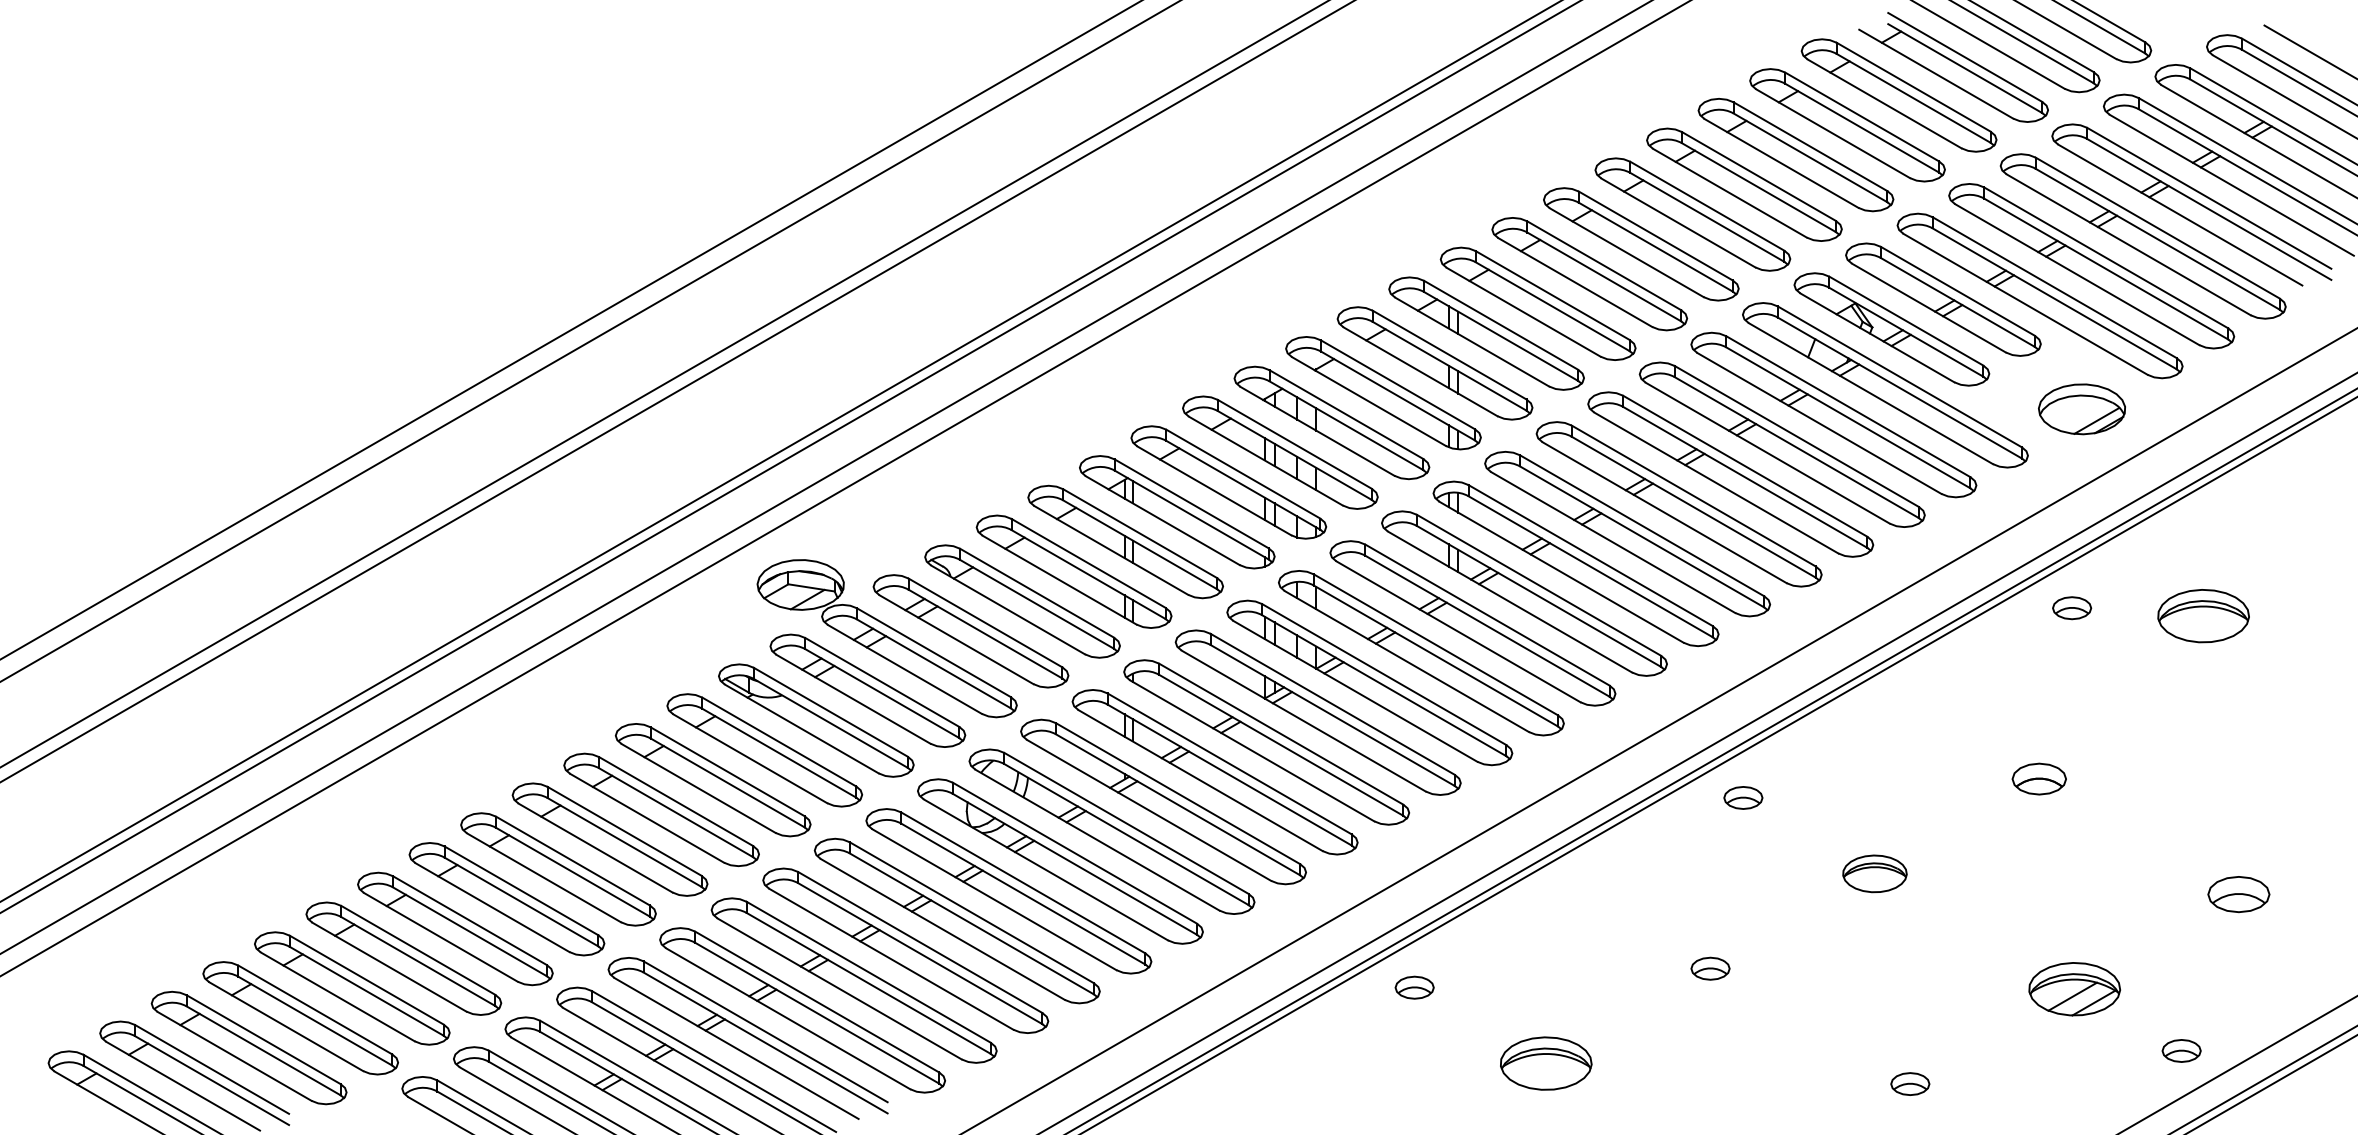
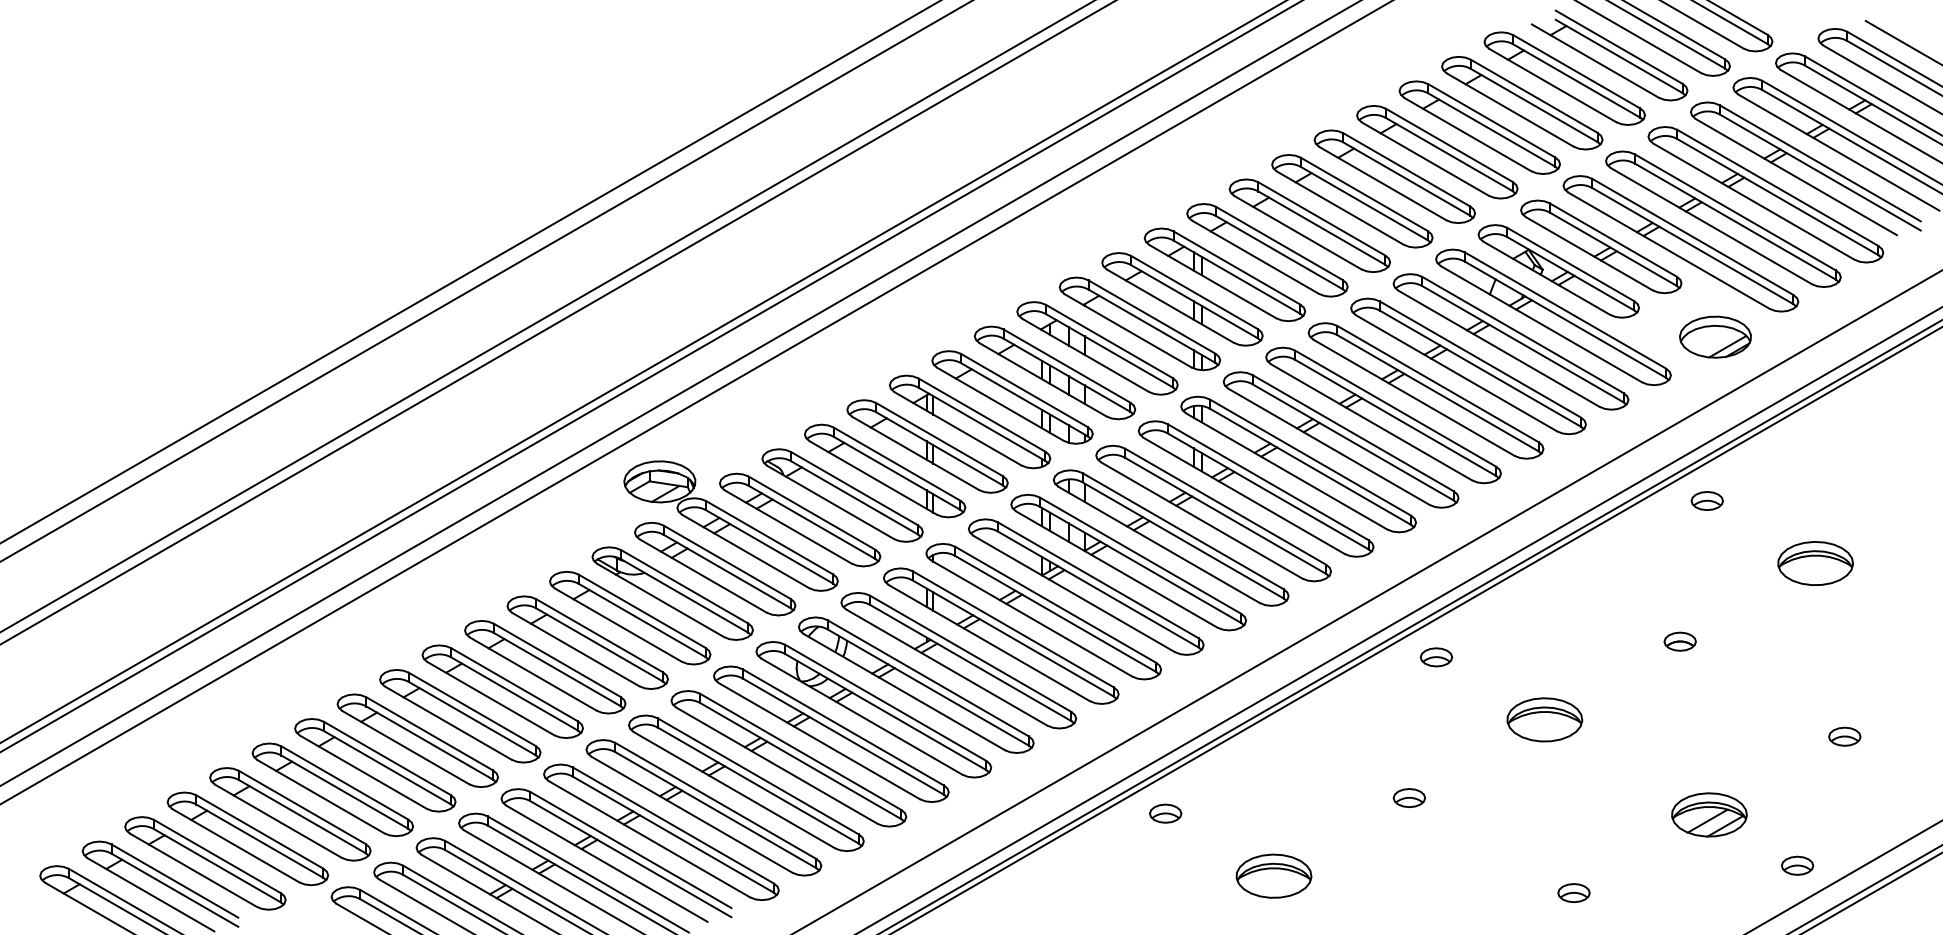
part: (2203, 616) -> (1815, 563), moved
part: (2038, 778) -> (1679, 641), size x0.71
part: (1874, 873) -> (1544, 719), size x1.43
part: (2238, 894) -> (1844, 736), size x0.62

